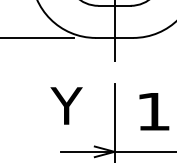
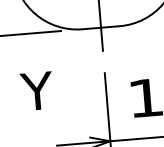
text: (66, 105) -> (36, 90), moved

